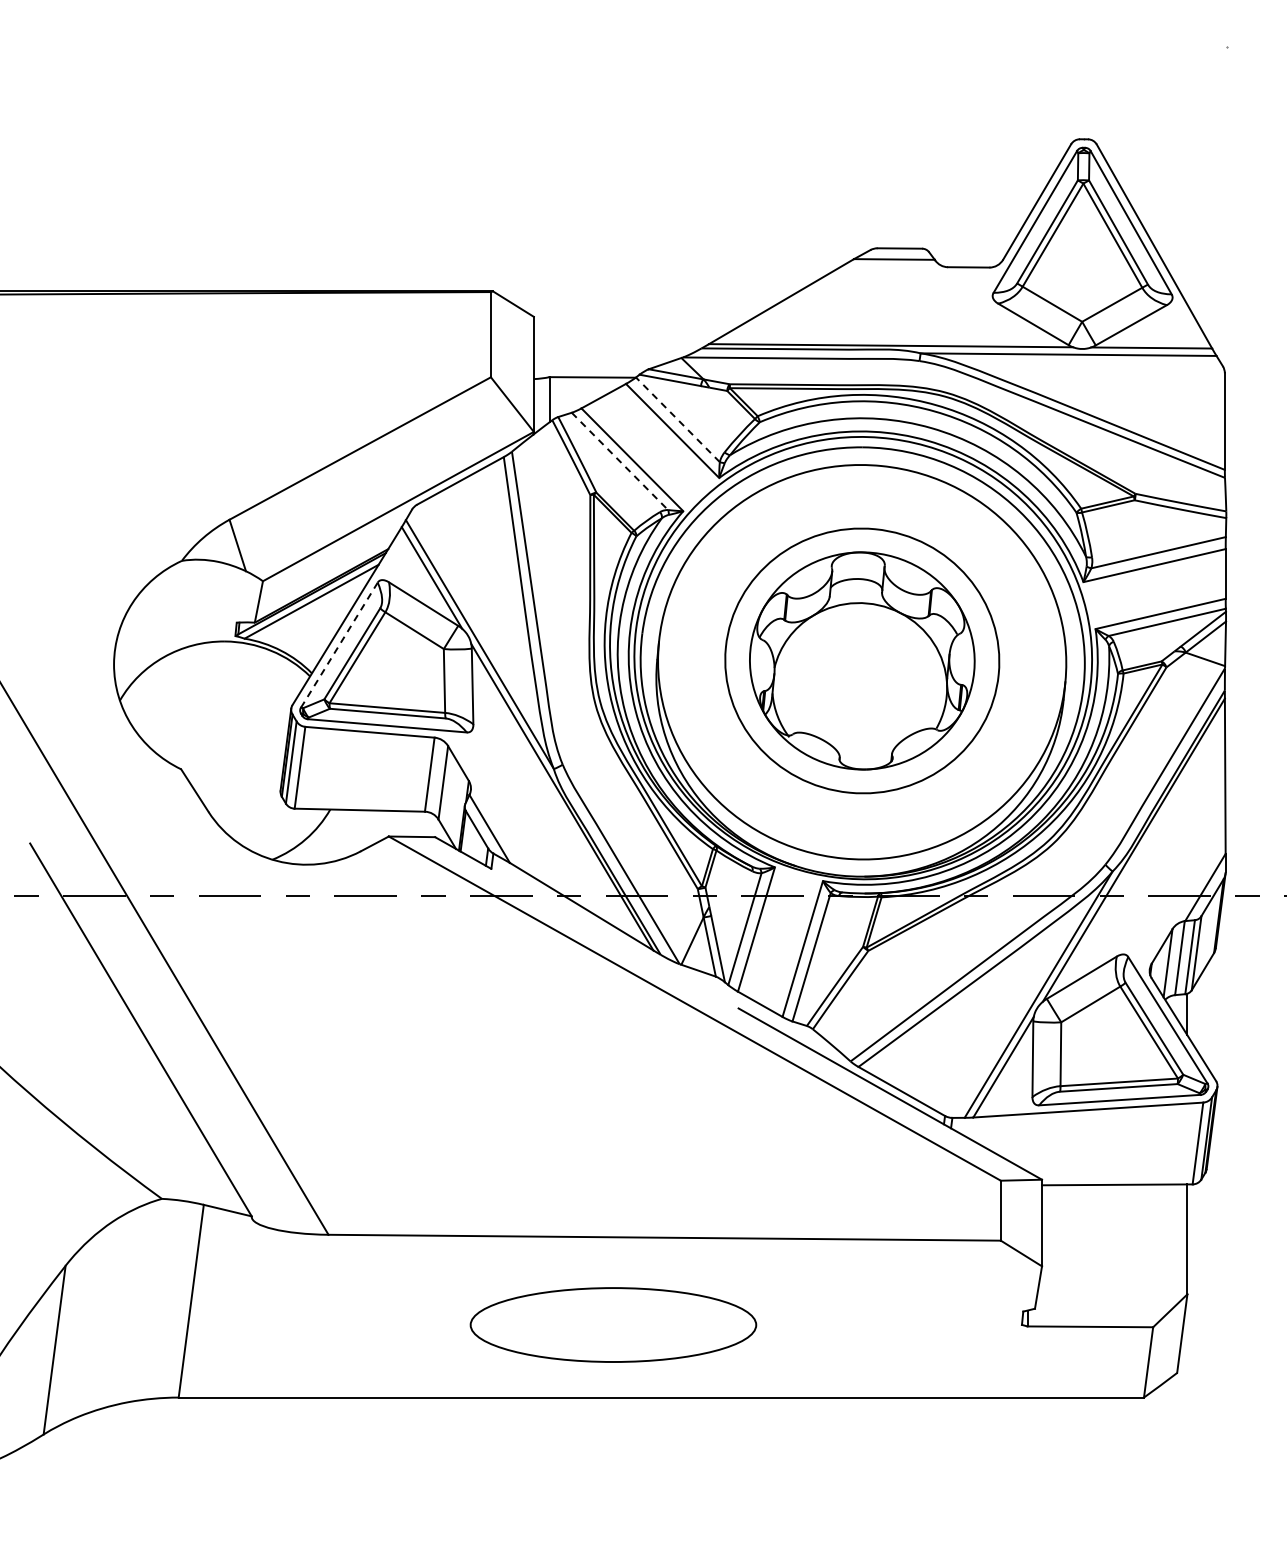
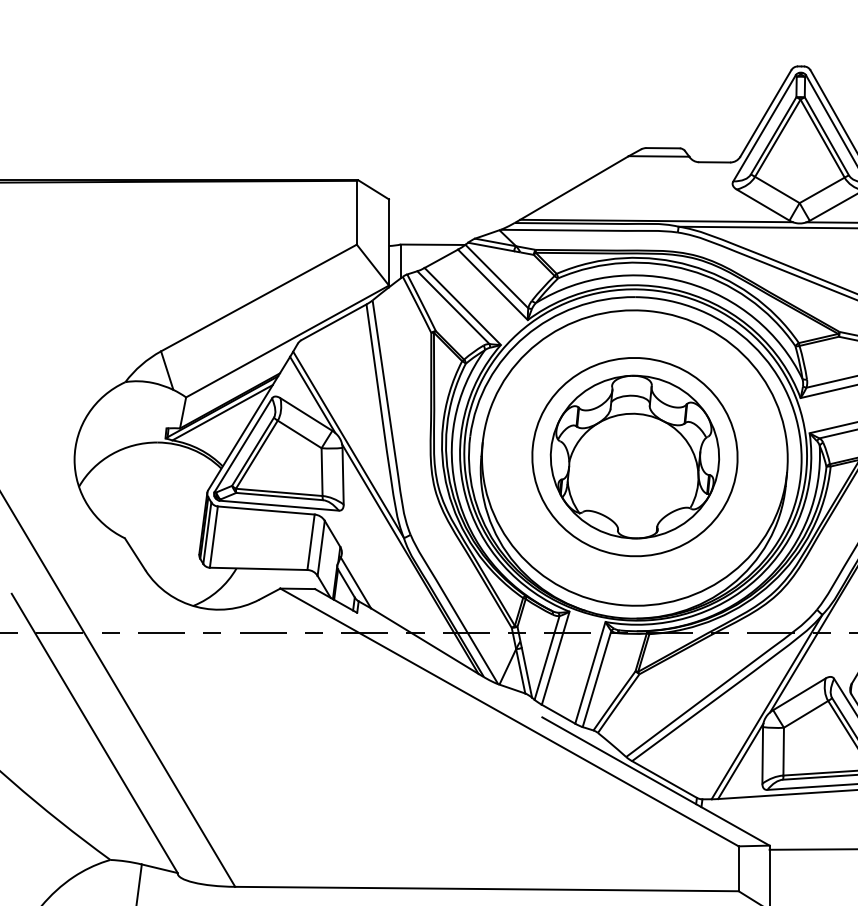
line: (677, 419) -> (496, 276), dashed -> solid
line: (620, 461) -> (453, 307), dashed -> solid
line: (339, 644) -> (243, 444), dashed -> solid

